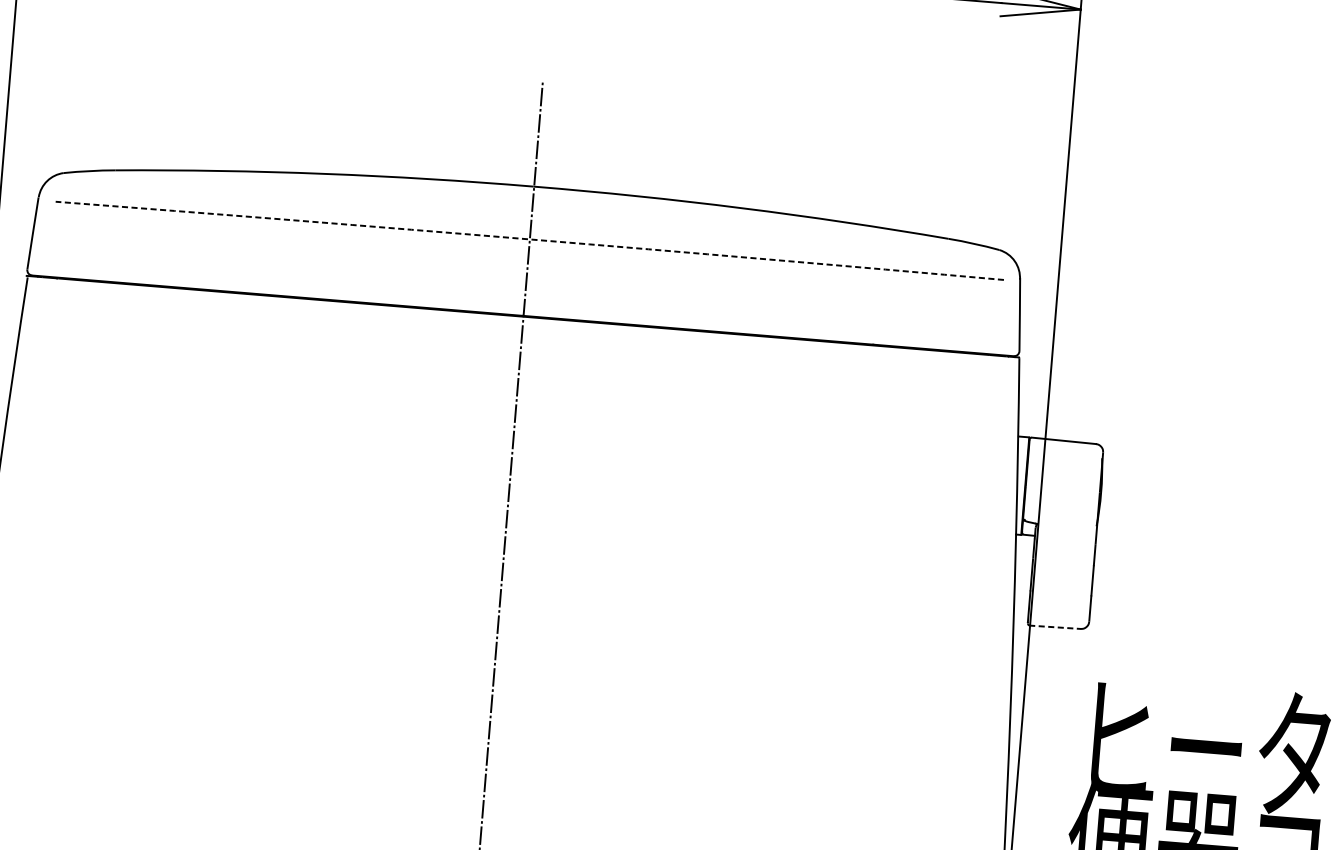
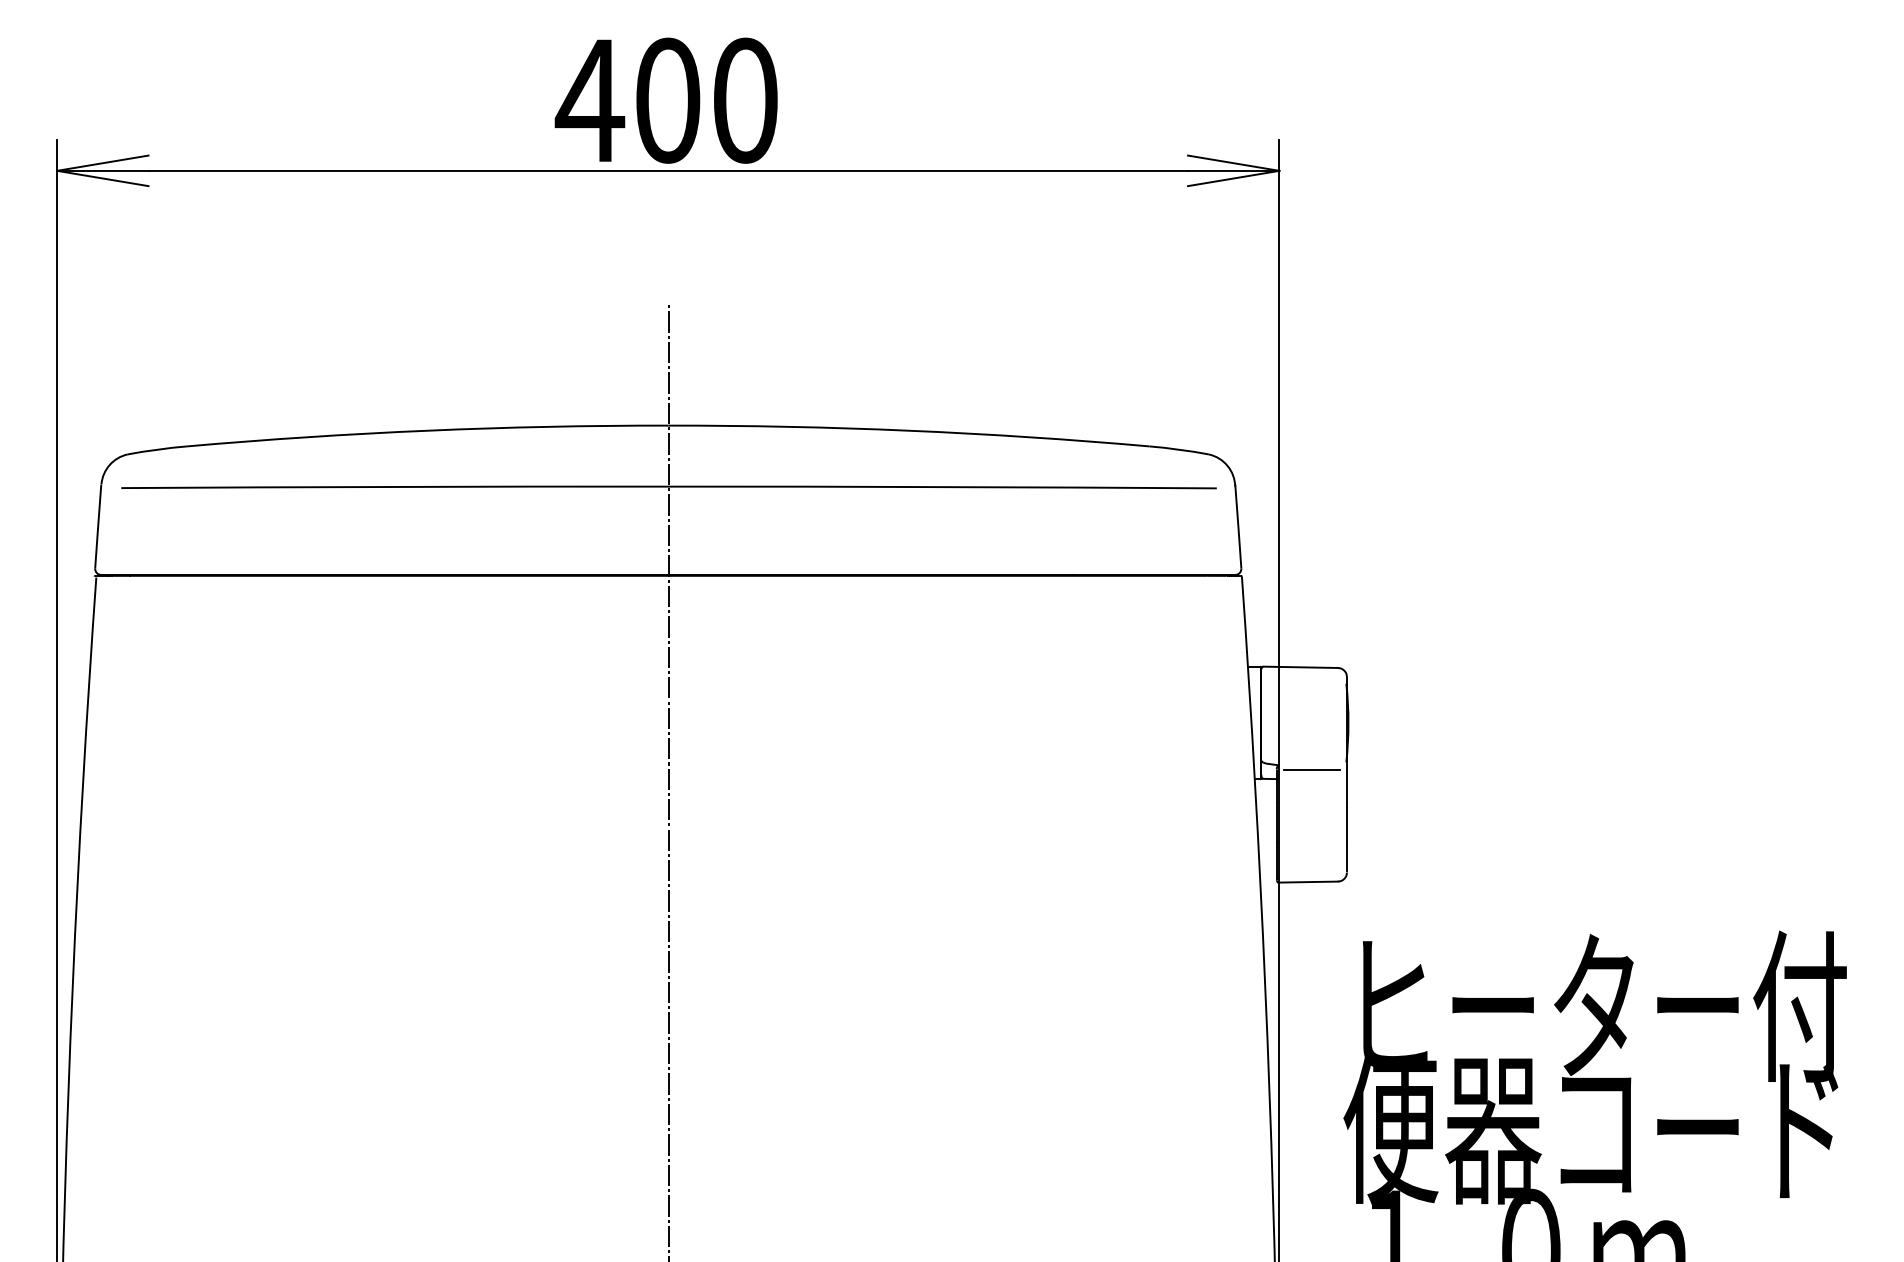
arc: (530, 239) -> (669, 486), dashed -> solid
line: (1065, 530) -> (1311, 770), added
line: (1055, 627) -> (1308, 882), dashed -> solid

